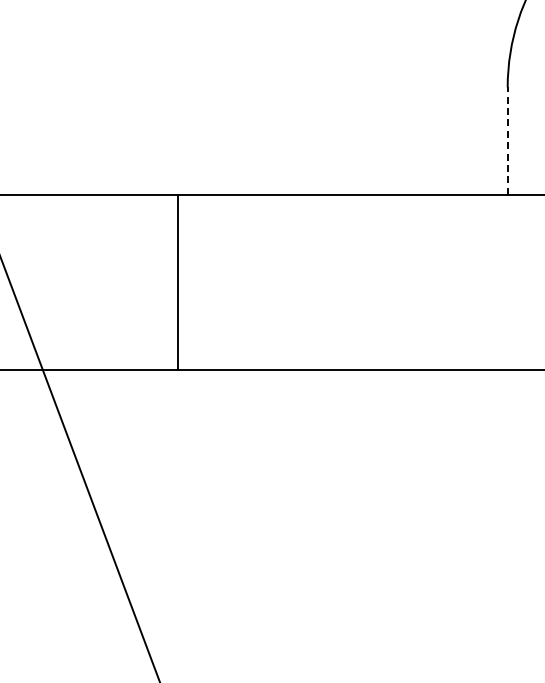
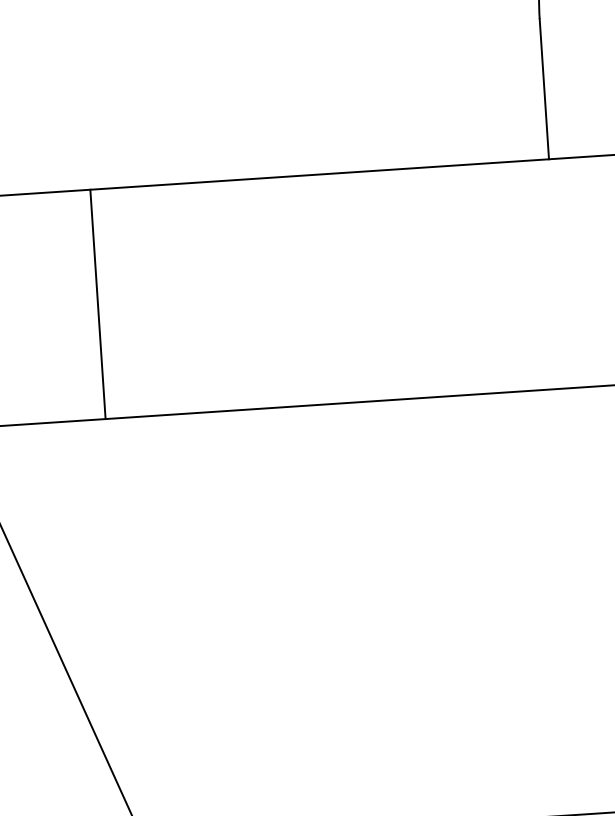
line: (507, 141) -> (544, 89), dashed -> solid
line: (177, 282) -> (97, 304), moved

